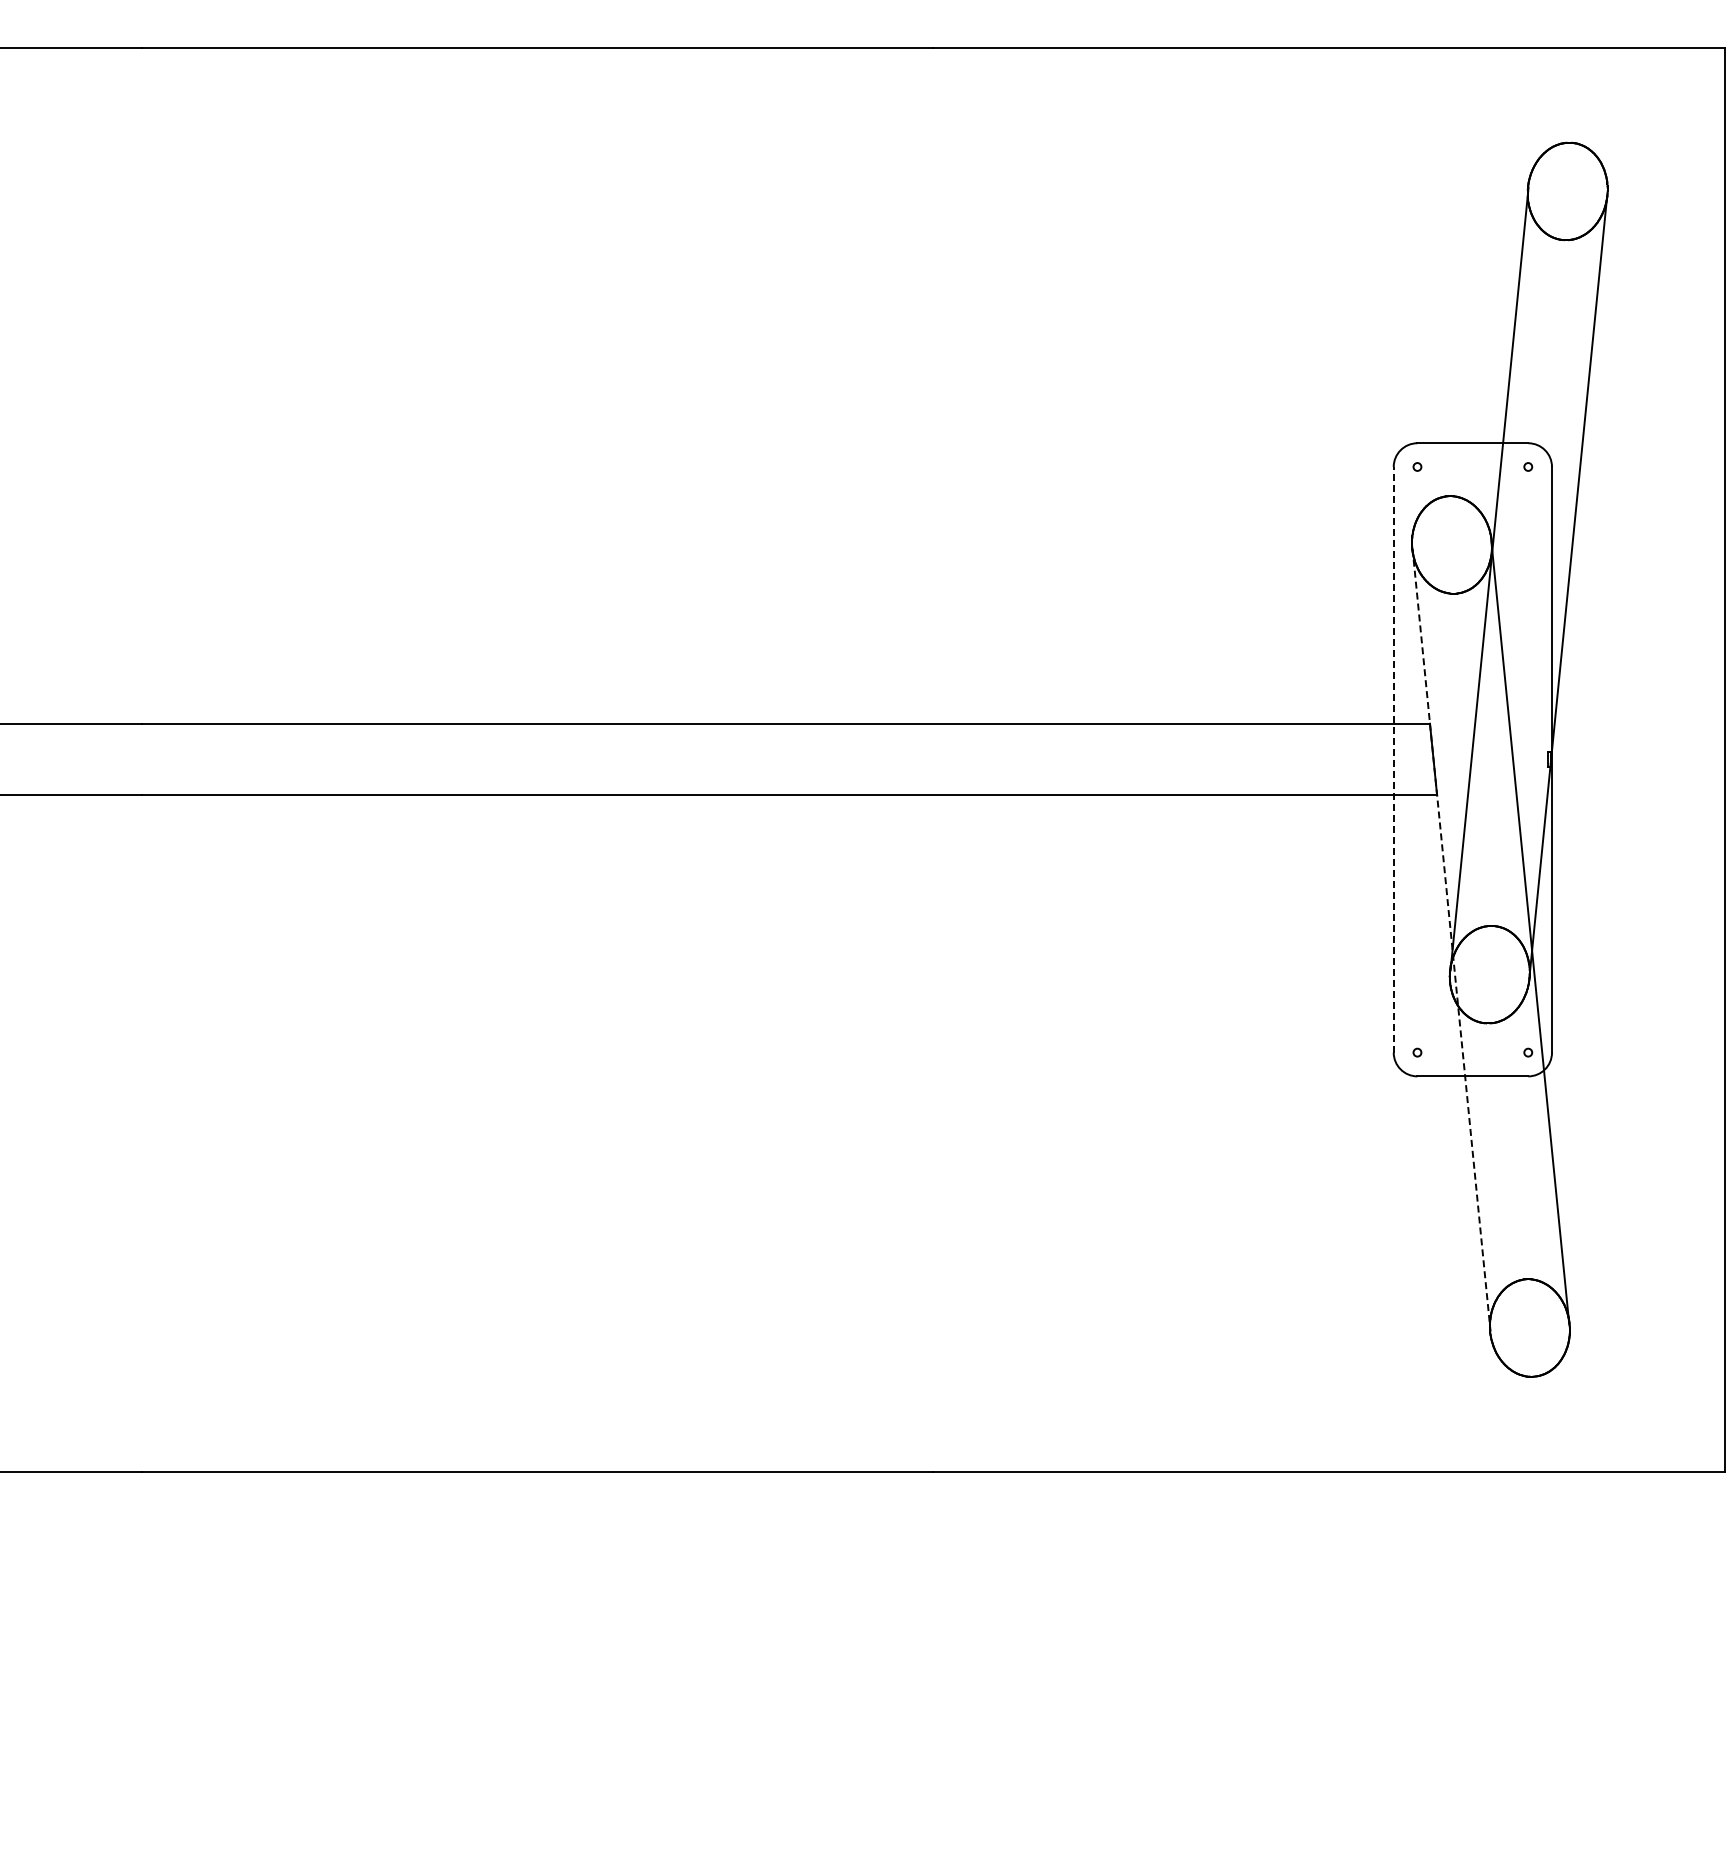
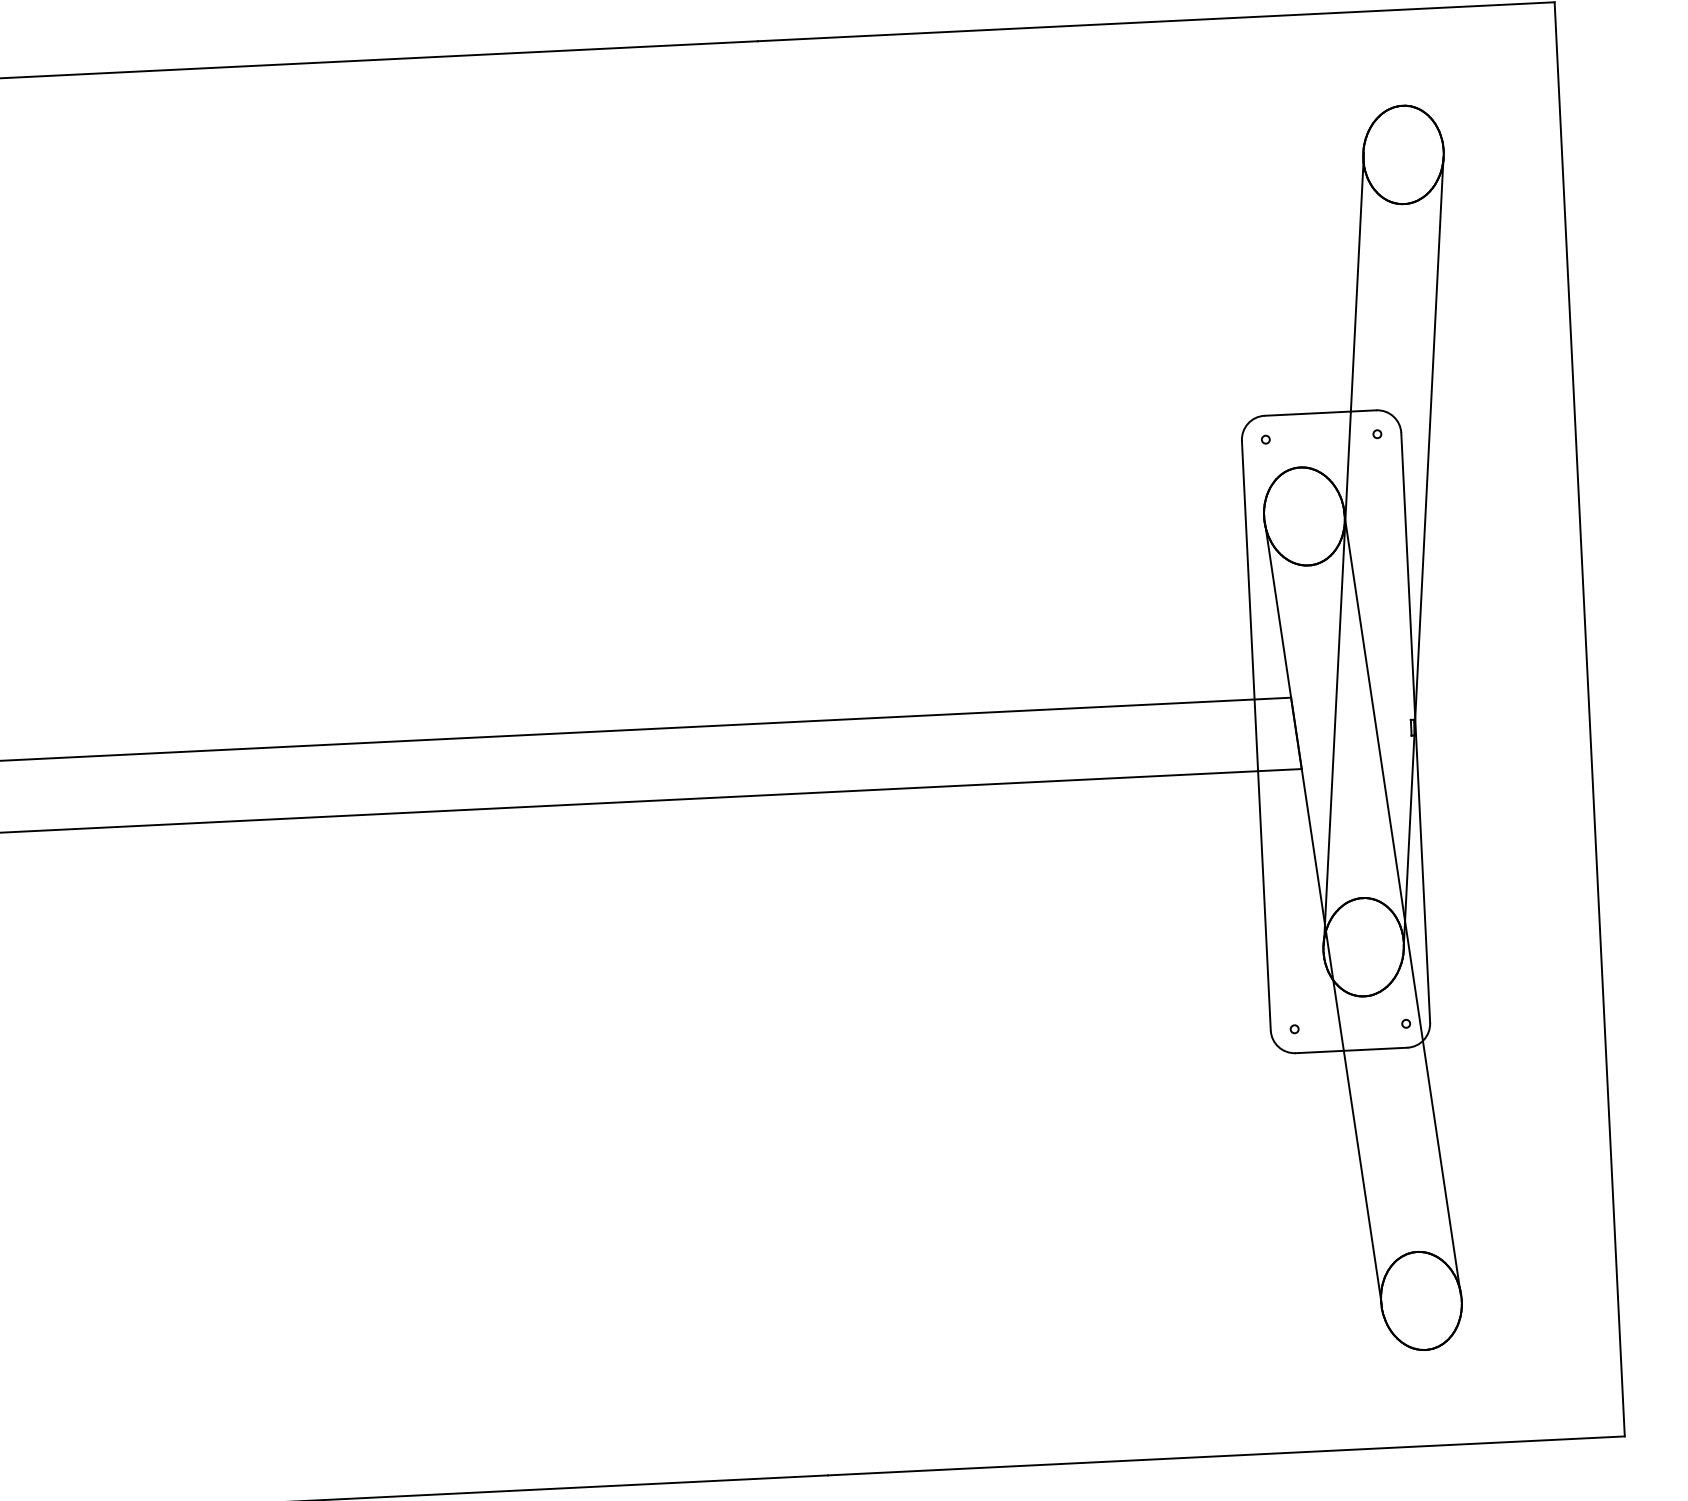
line: (1393, 759) -> (1256, 735), dashed -> solid
line: (1451, 940) -> (1323, 914), dashed -> solid

